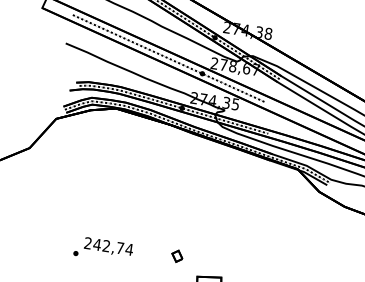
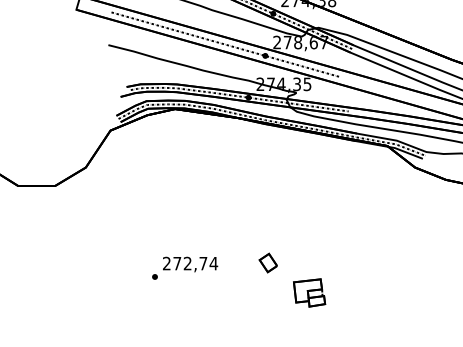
text: (97, 244) -> (177, 263), 242,74 -> 272,74
part: (176, 255) -> (267, 262), size x1.43

